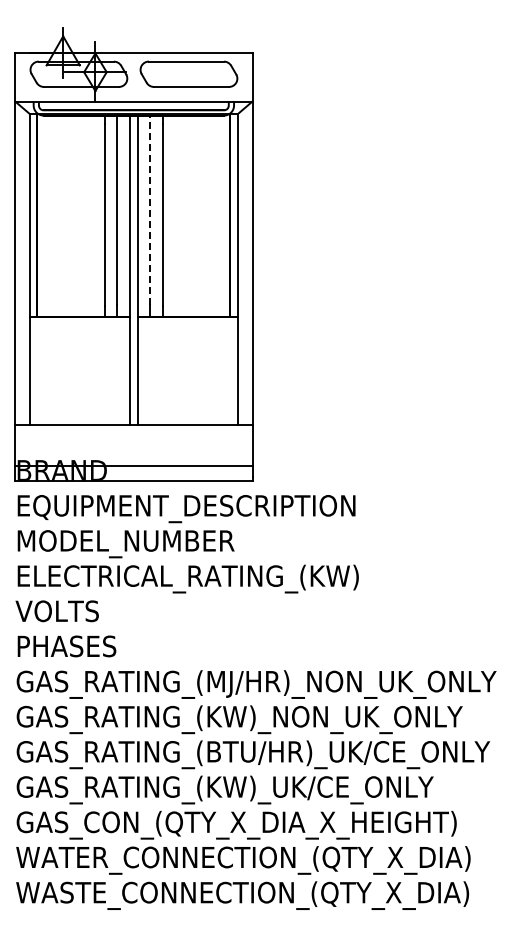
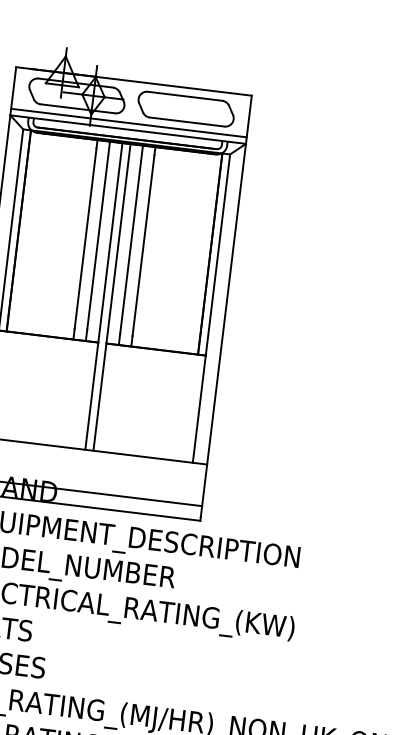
line: (133, 94) -> (128, 122), added
line: (150, 210) -> (131, 239), dashed -> solid

